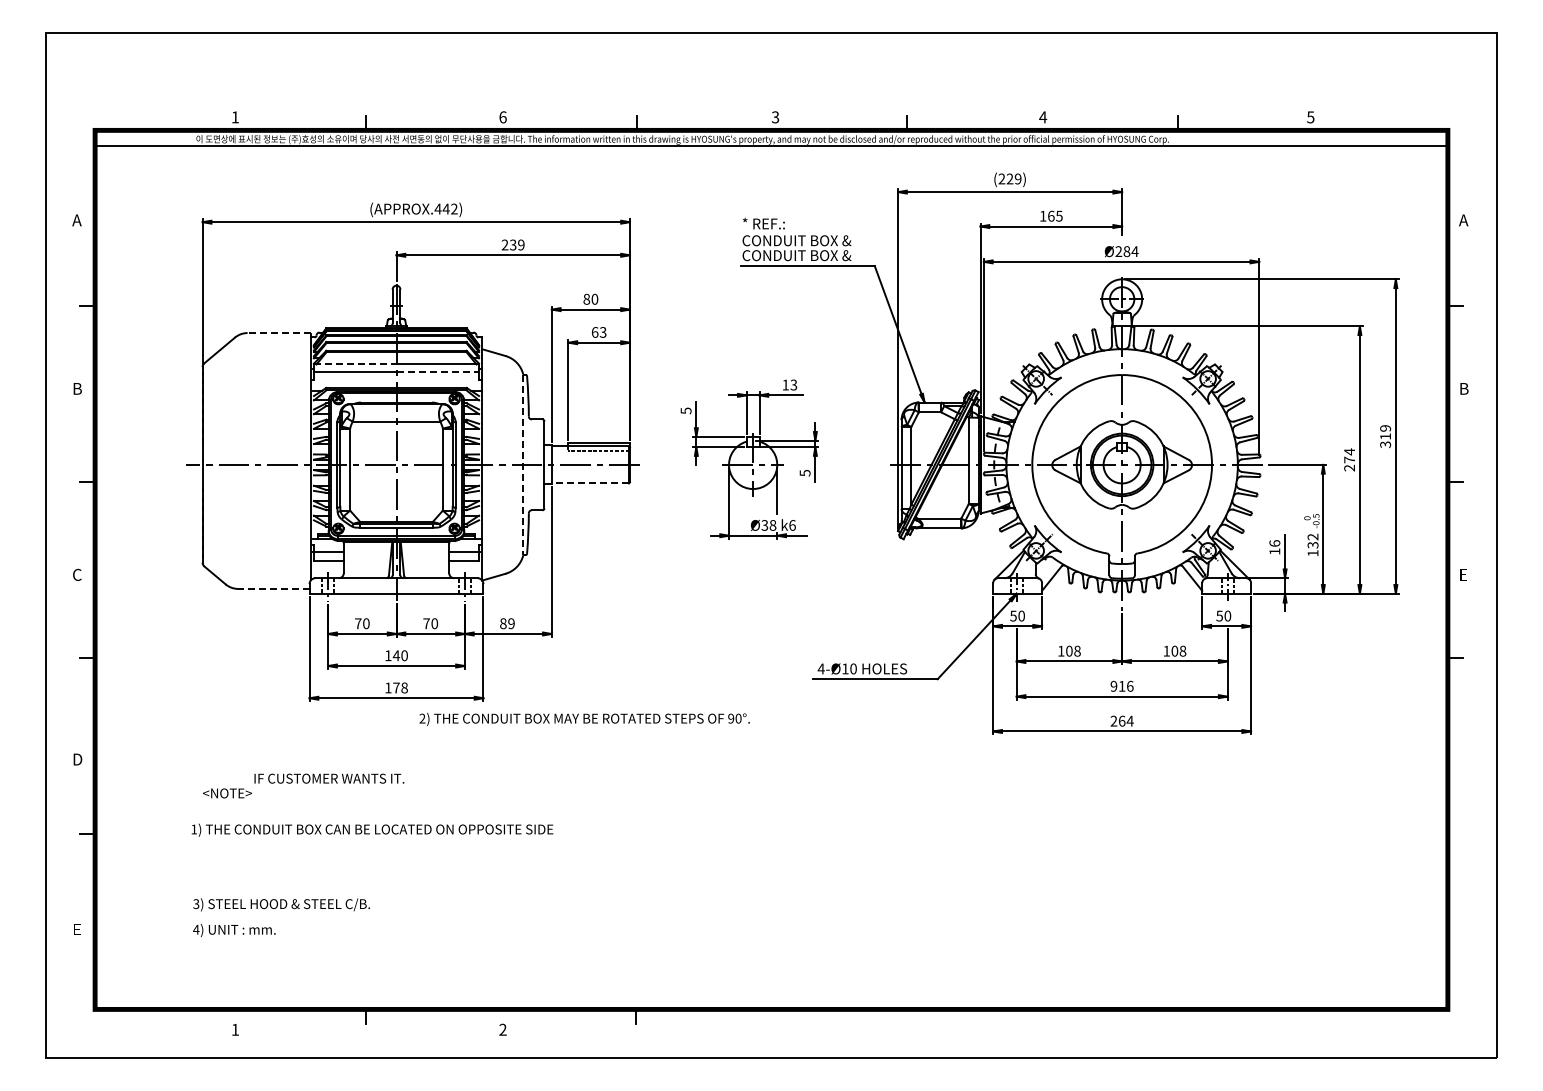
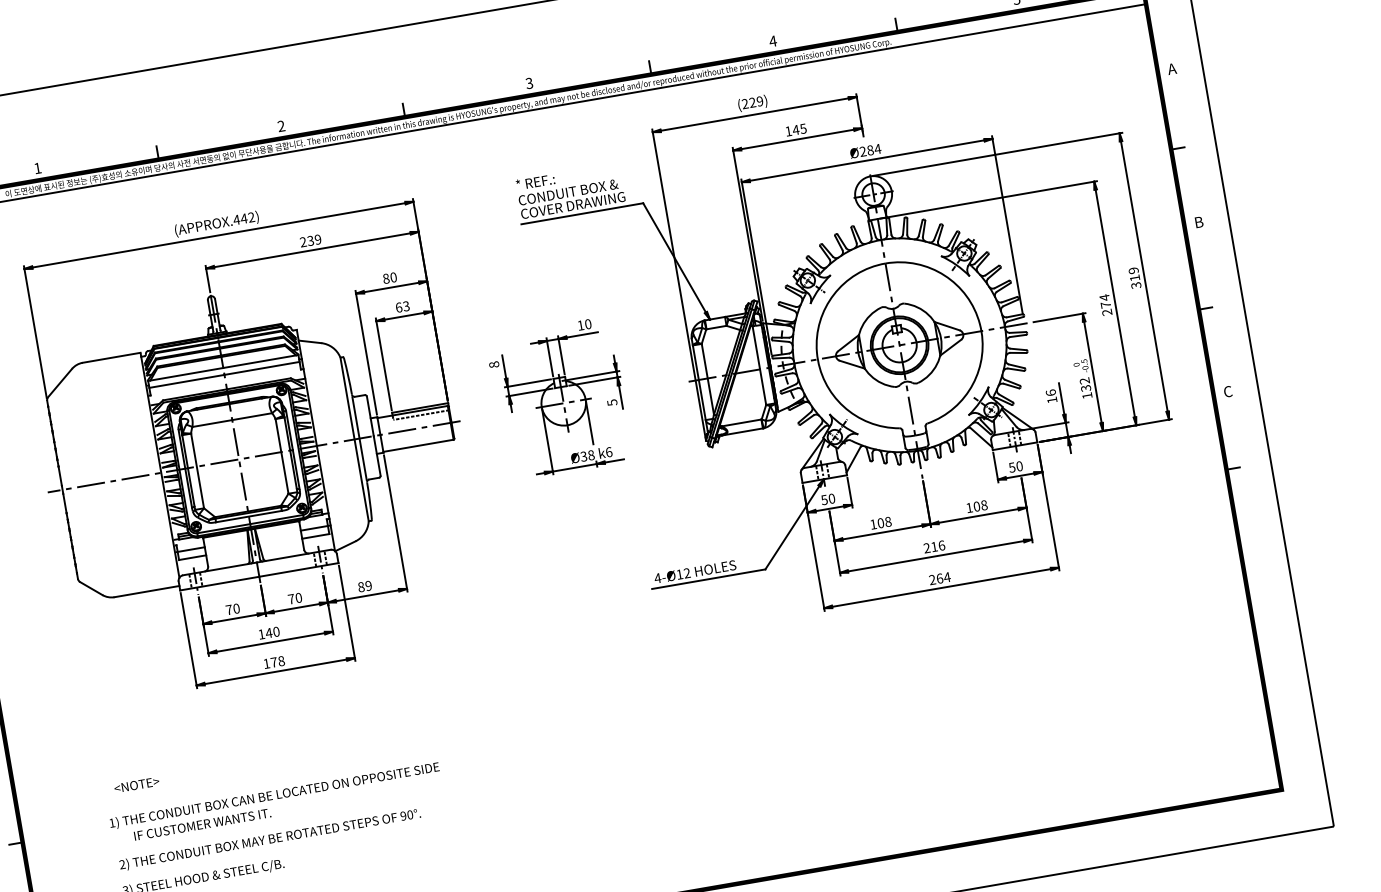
text: (502, 117) -> (280, 126), 6 -> 2
text: (1050, 215) -> (795, 129), 165 -> 145
text: (809, 255) -> (582, 203), CONDUIT BOX & -> COVER DRAWING
line: (279, 333) -> (111, 358), dashed -> solid
line: (355, 364) -> (185, 374), dashed -> solid
line: (438, 372) -> (262, 368), dashed -> solid
text: (793, 384) -> (587, 323), 13 -> 10
text: (685, 410) -> (493, 364), 5 -> 8
line: (523, 464) -> (354, 439), dashed -> solid
line: (528, 464) -> (359, 438), added
line: (590, 483) -> (418, 445), dashed -> solid
text: (1463, 574) -> (1227, 391), E -> C
line: (273, 588) -> (146, 591), dashed -> solid
text: (853, 668) -> (687, 572), 4-Ø10 -> 4-Ø12
text: (1113, 686) -> (926, 548), 916 -> 216
text: (584, 718) -> (269, 838), moved
text: (329, 778) -> (202, 824), moved

